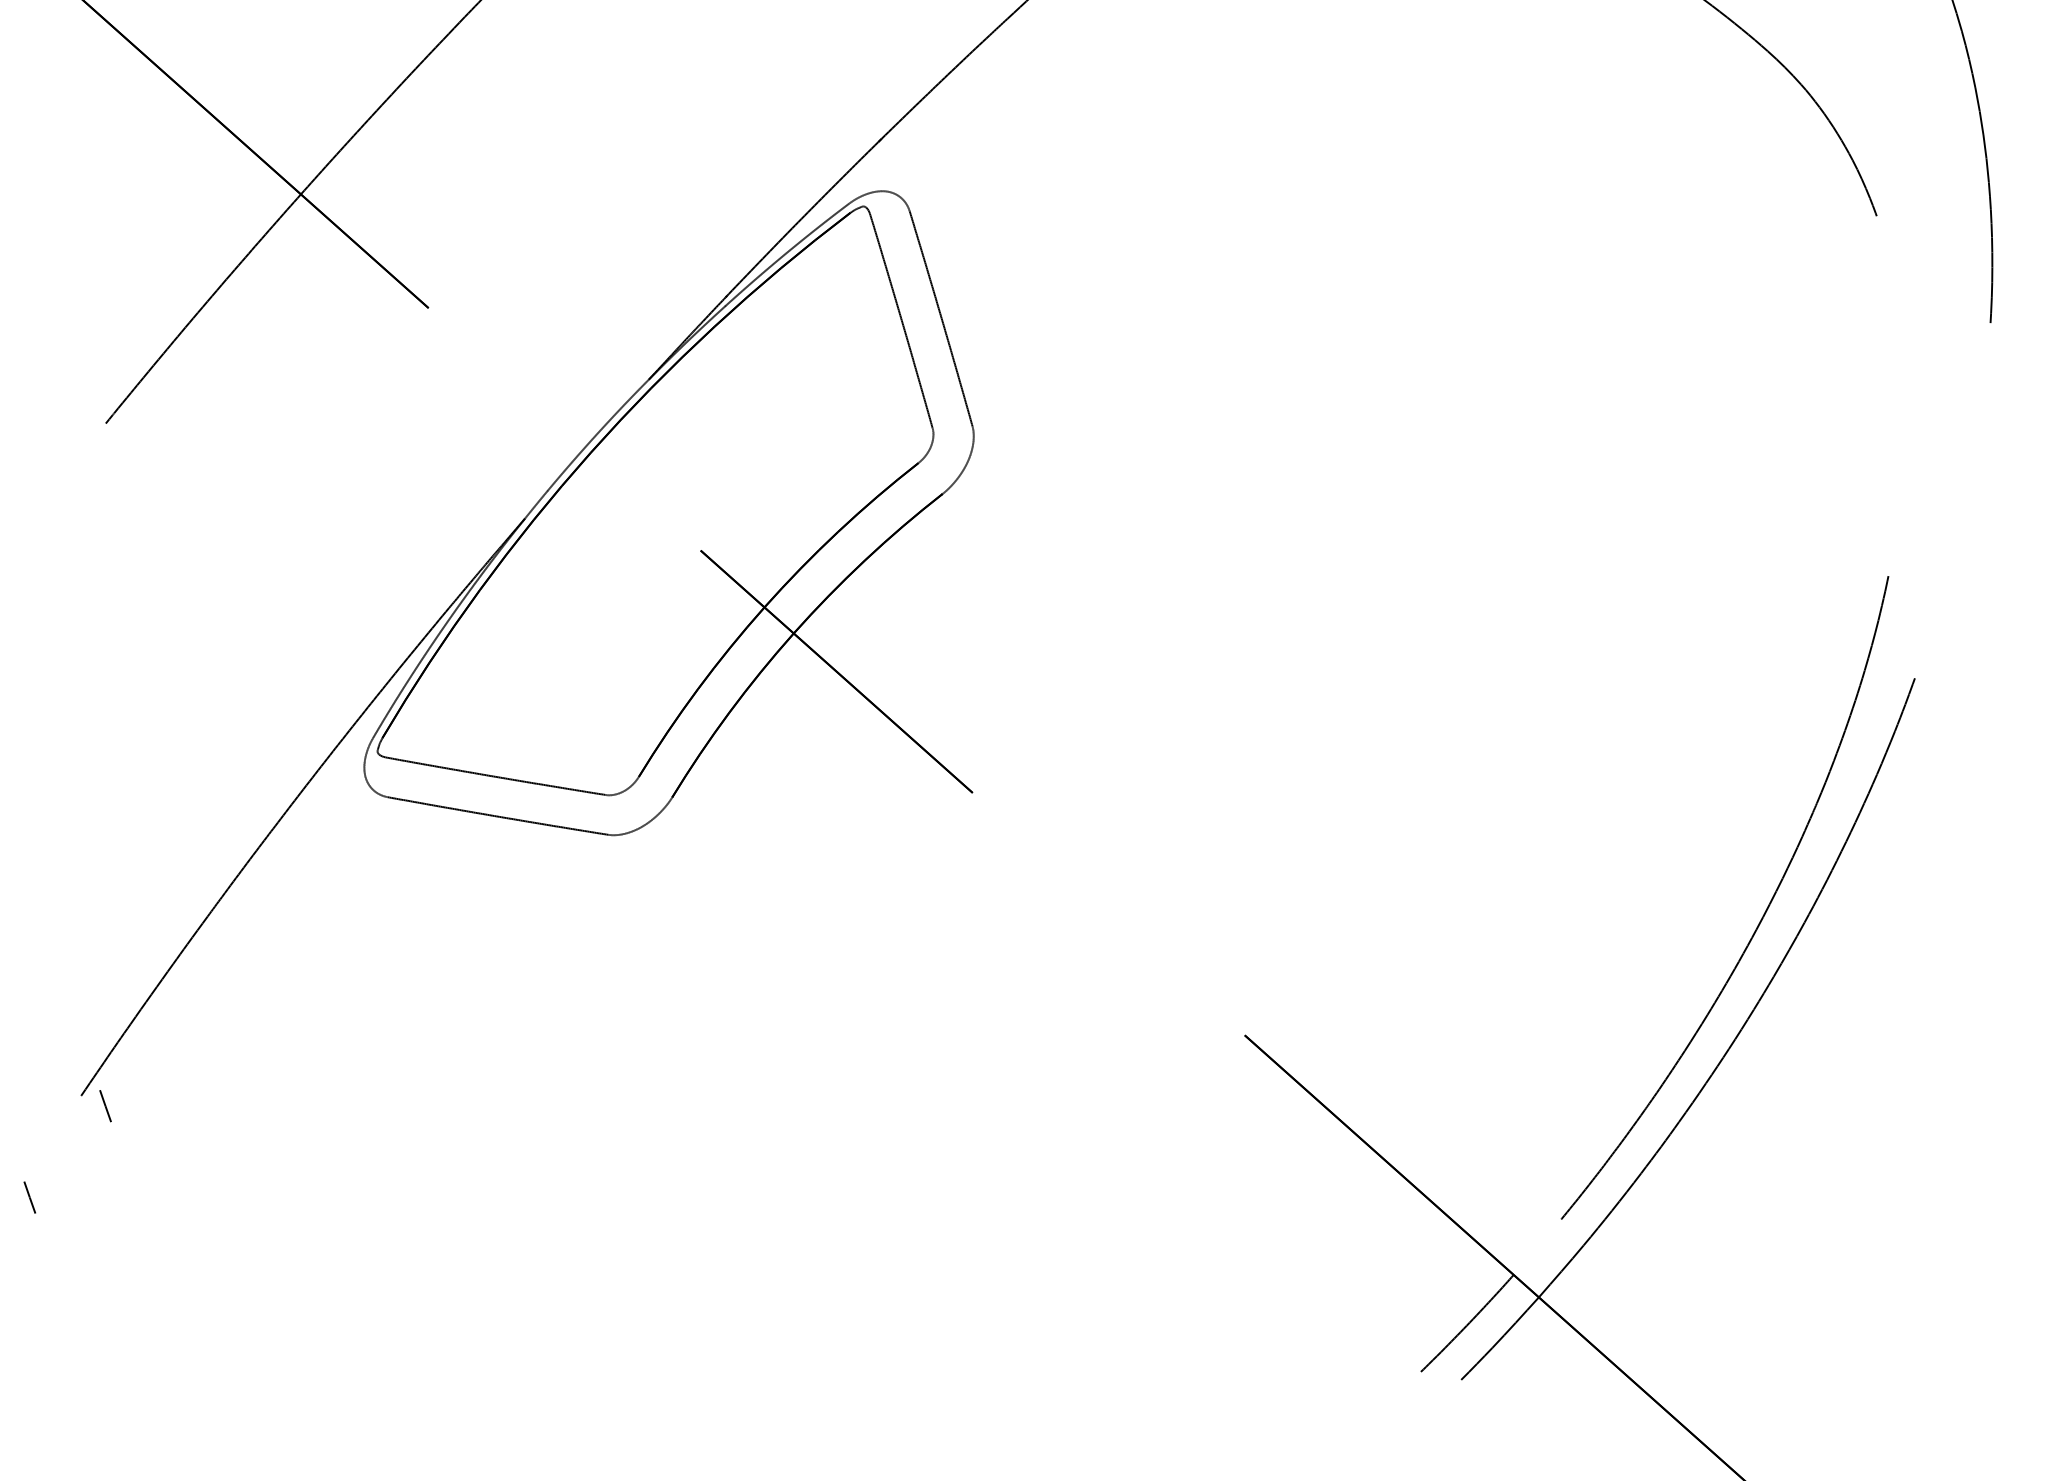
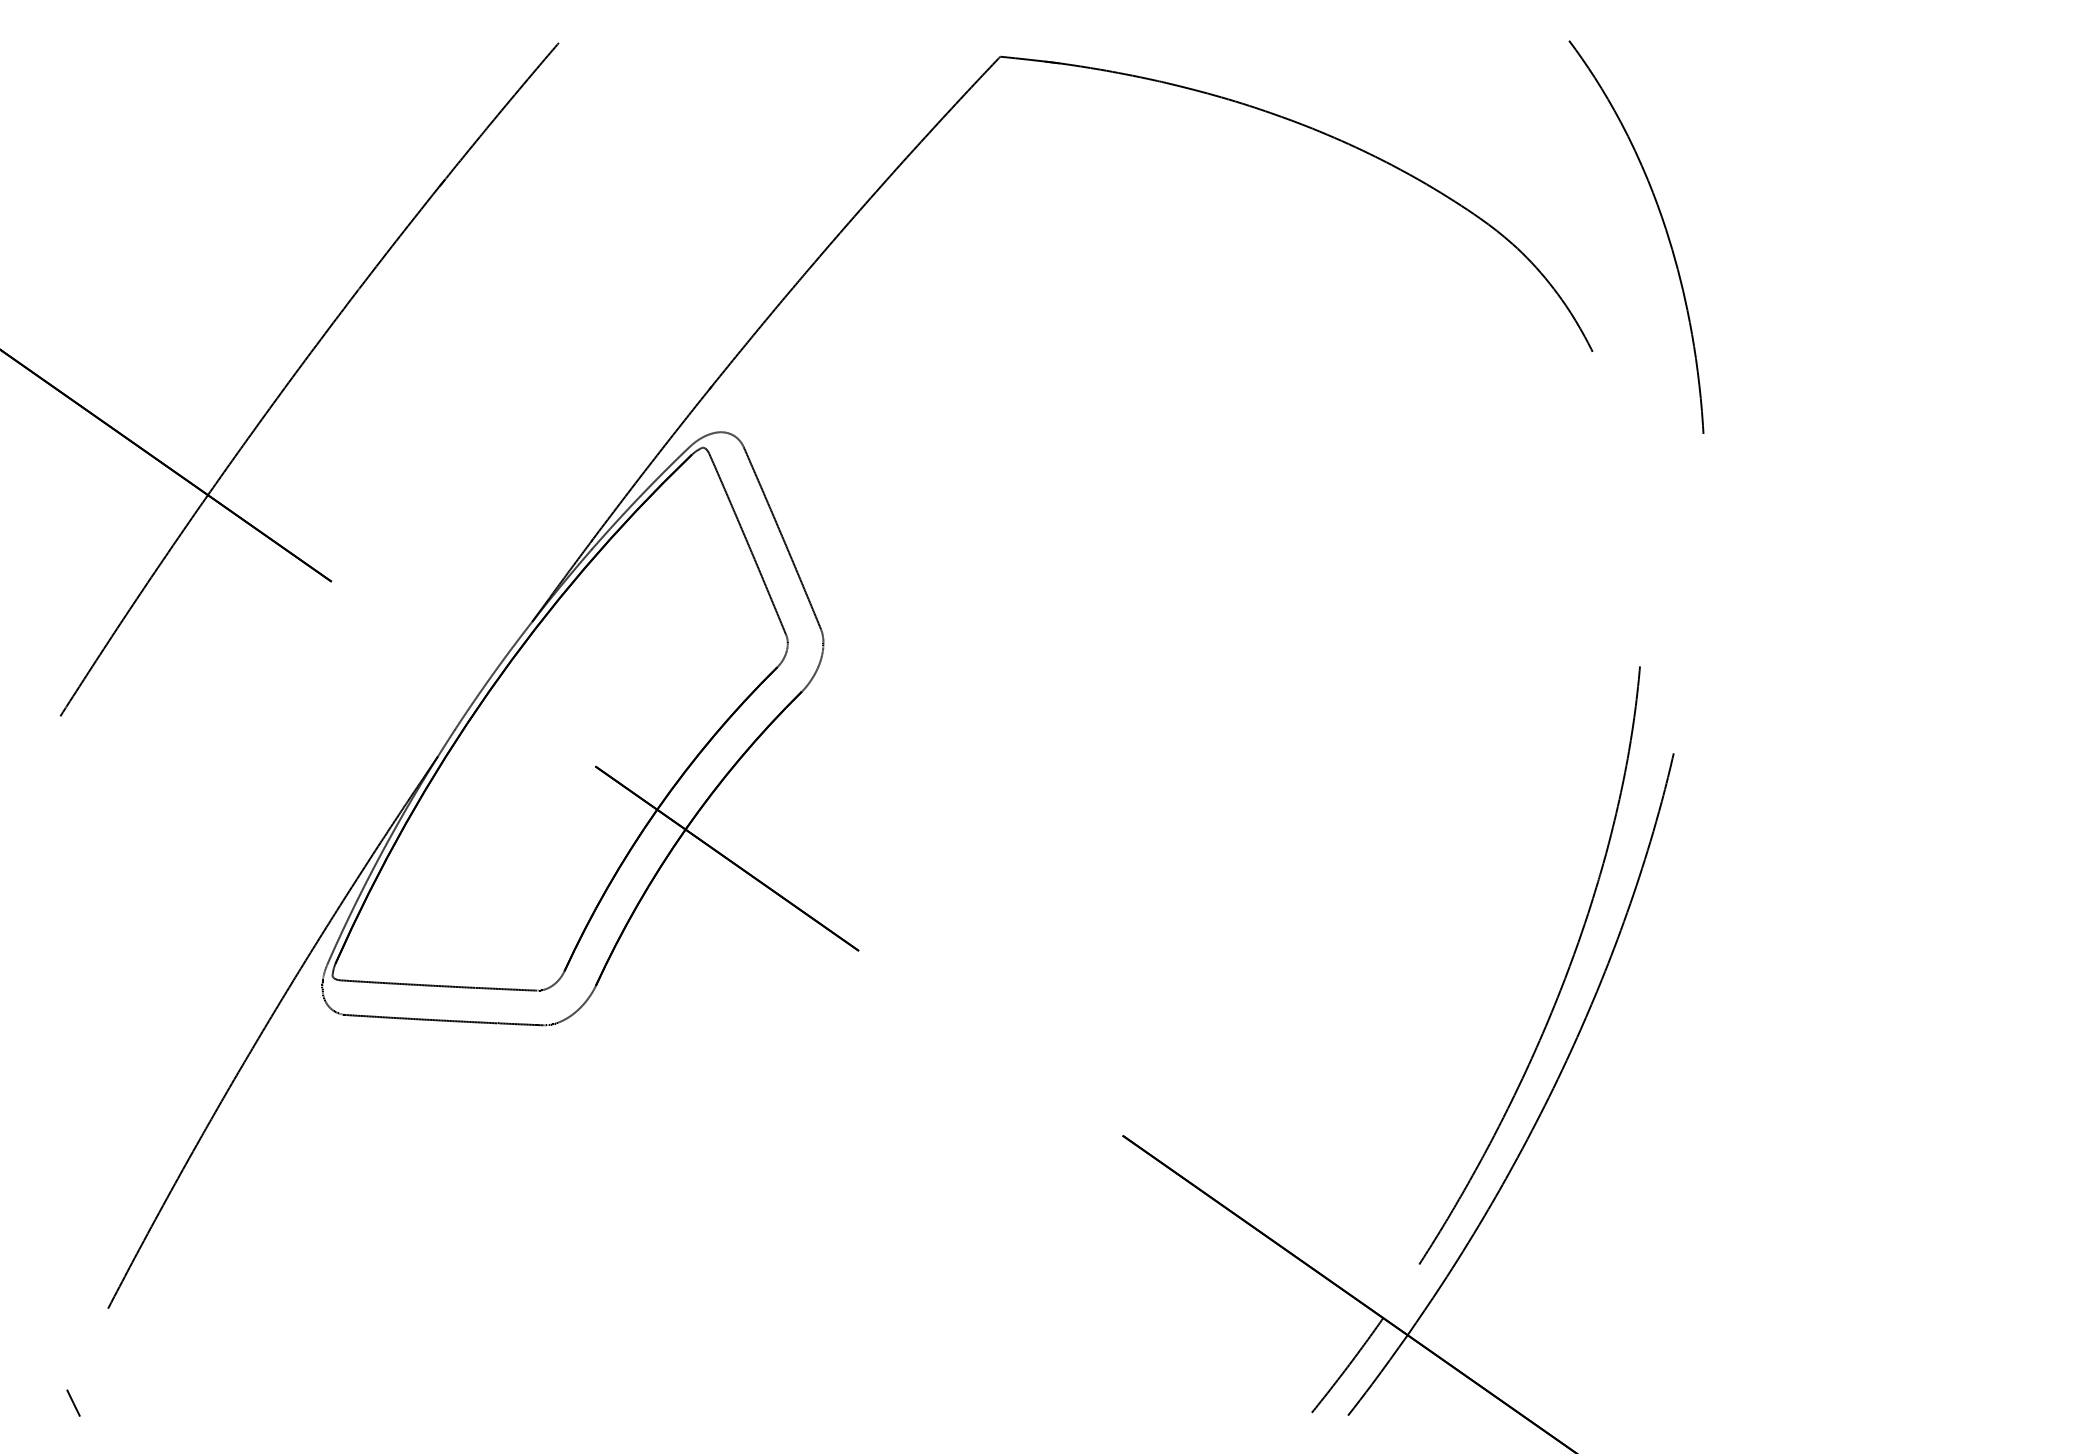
line: (105, 1105) -> (130, 1314), removed

